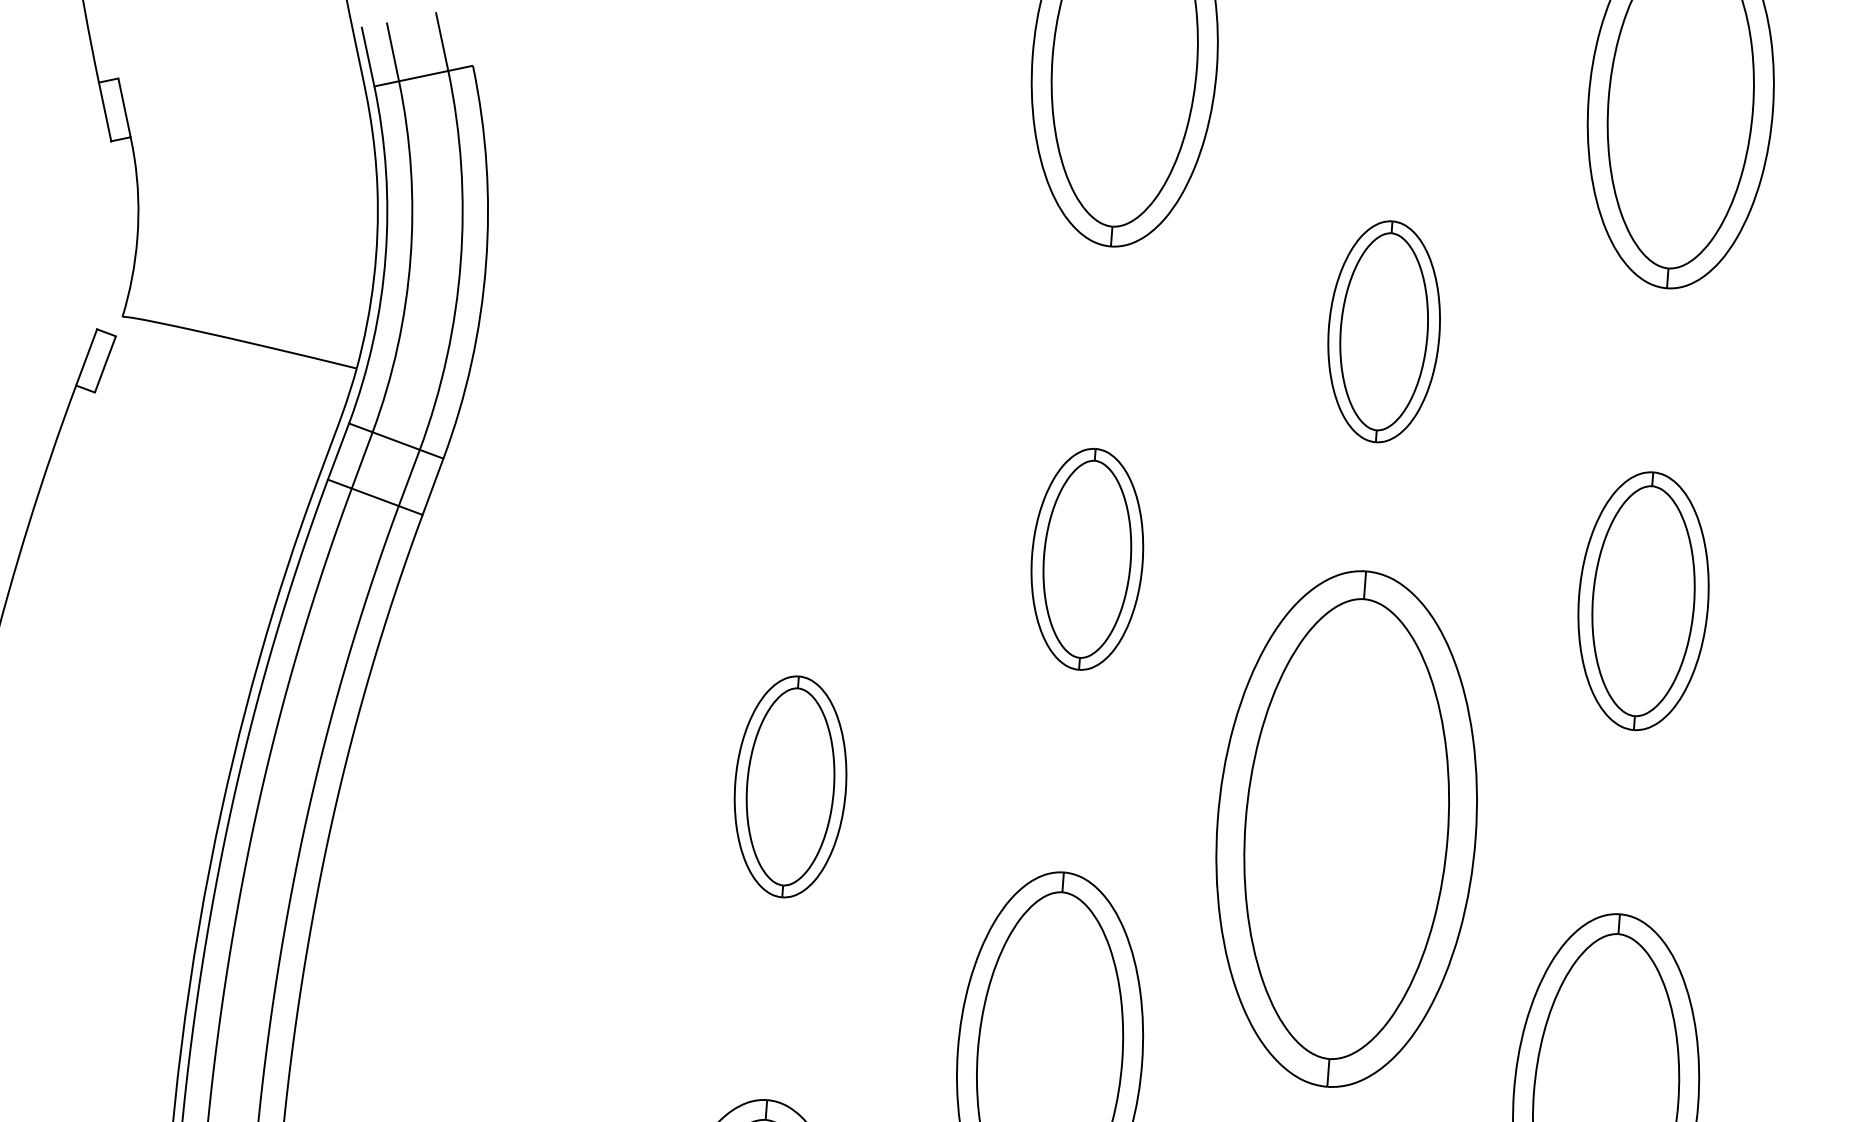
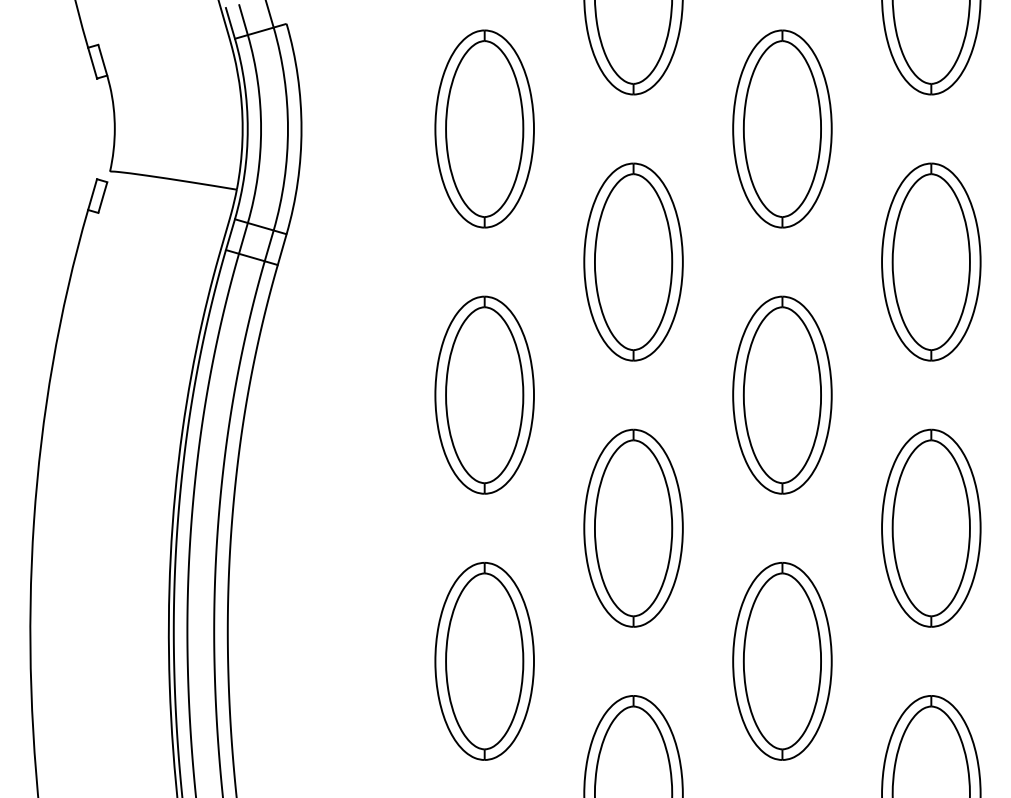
part: (827, 288) -> (484, 128), added
part: (1384, 330) -> (782, 128), size x1.67
part: (1087, 558) -> (633, 261), size x1.67
part: (1643, 600) -> (931, 261), size x1.43
part: (790, 785) -> (484, 394), size x1.67
part: (1346, 827) -> (782, 394), size x0.71

